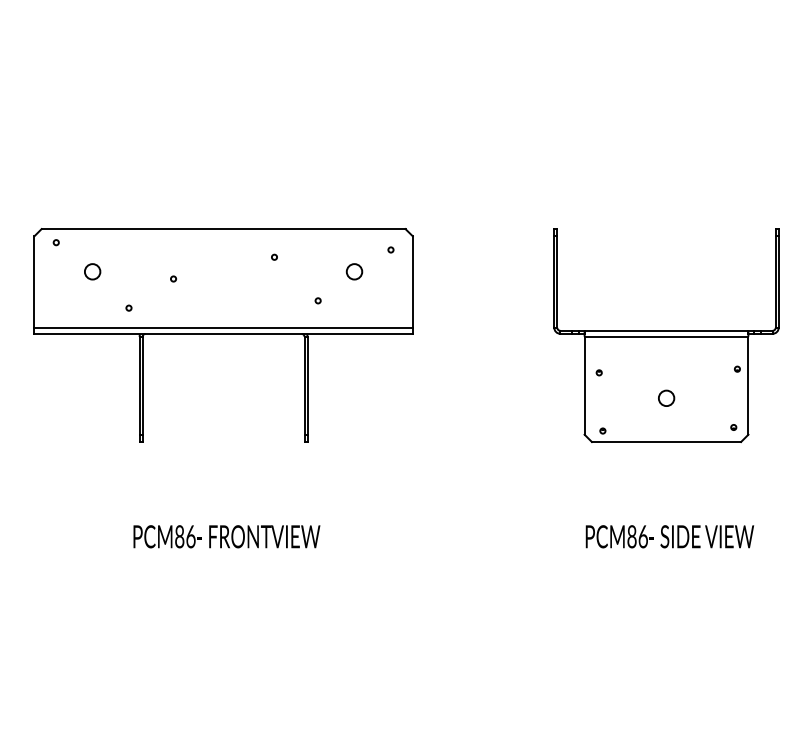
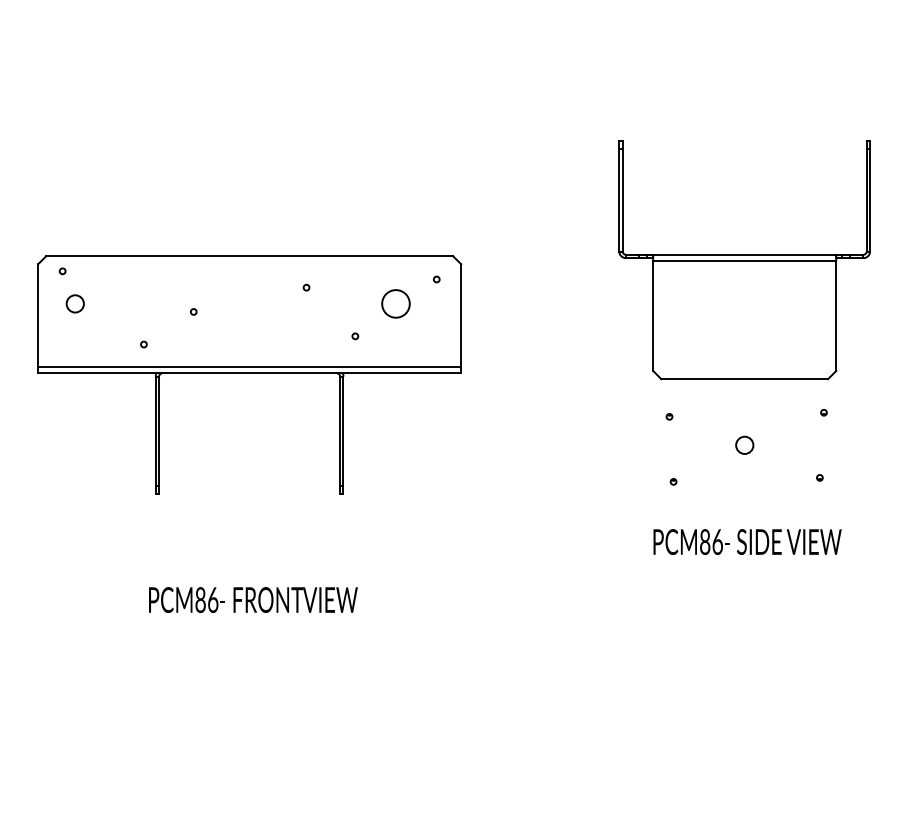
circle: (91, 271) -> (74, 303), moved
circle: (354, 271) -> (395, 303), size x1.6
part: (666, 335) -> (744, 260), moved
text: (669, 536) -> (747, 541), moved

